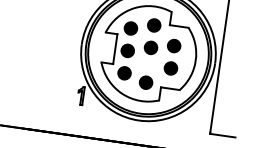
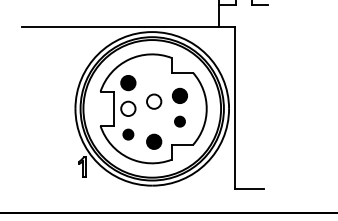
part: (154, 25) -> (154, 75), removed
fill: (151, 47) -> (154, 101), removed
fill: (127, 50) -> (128, 108), removed
part: (170, 68) -> (179, 121), size x0.7
part: (124, 73) -> (128, 134), size x0.7

